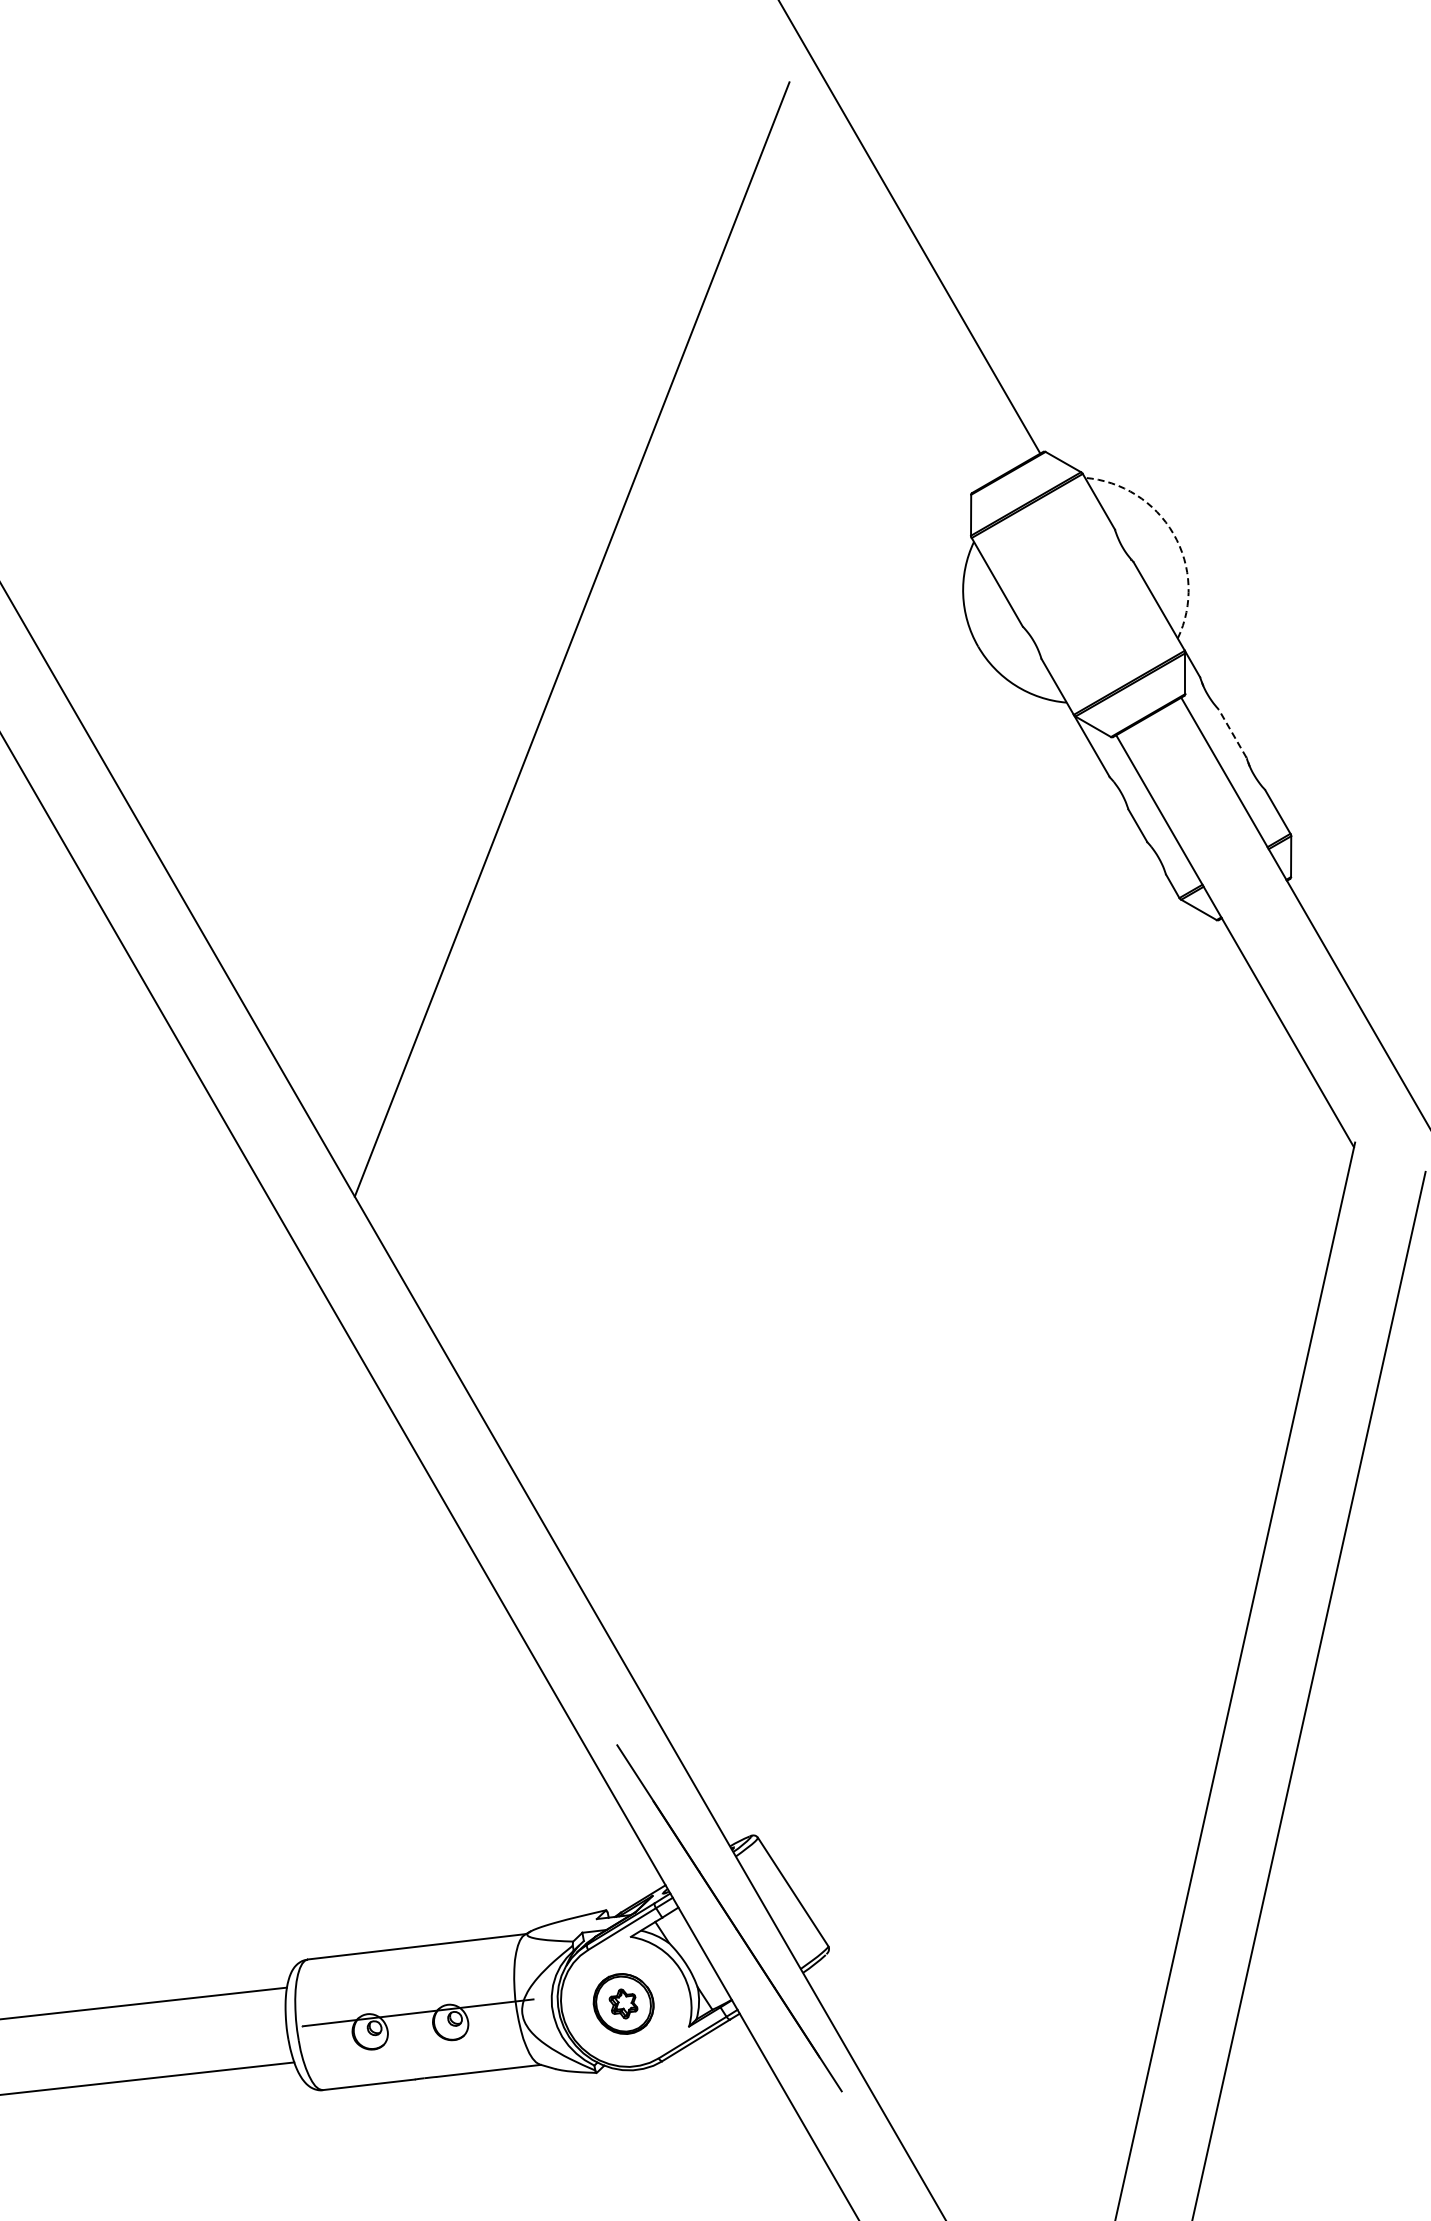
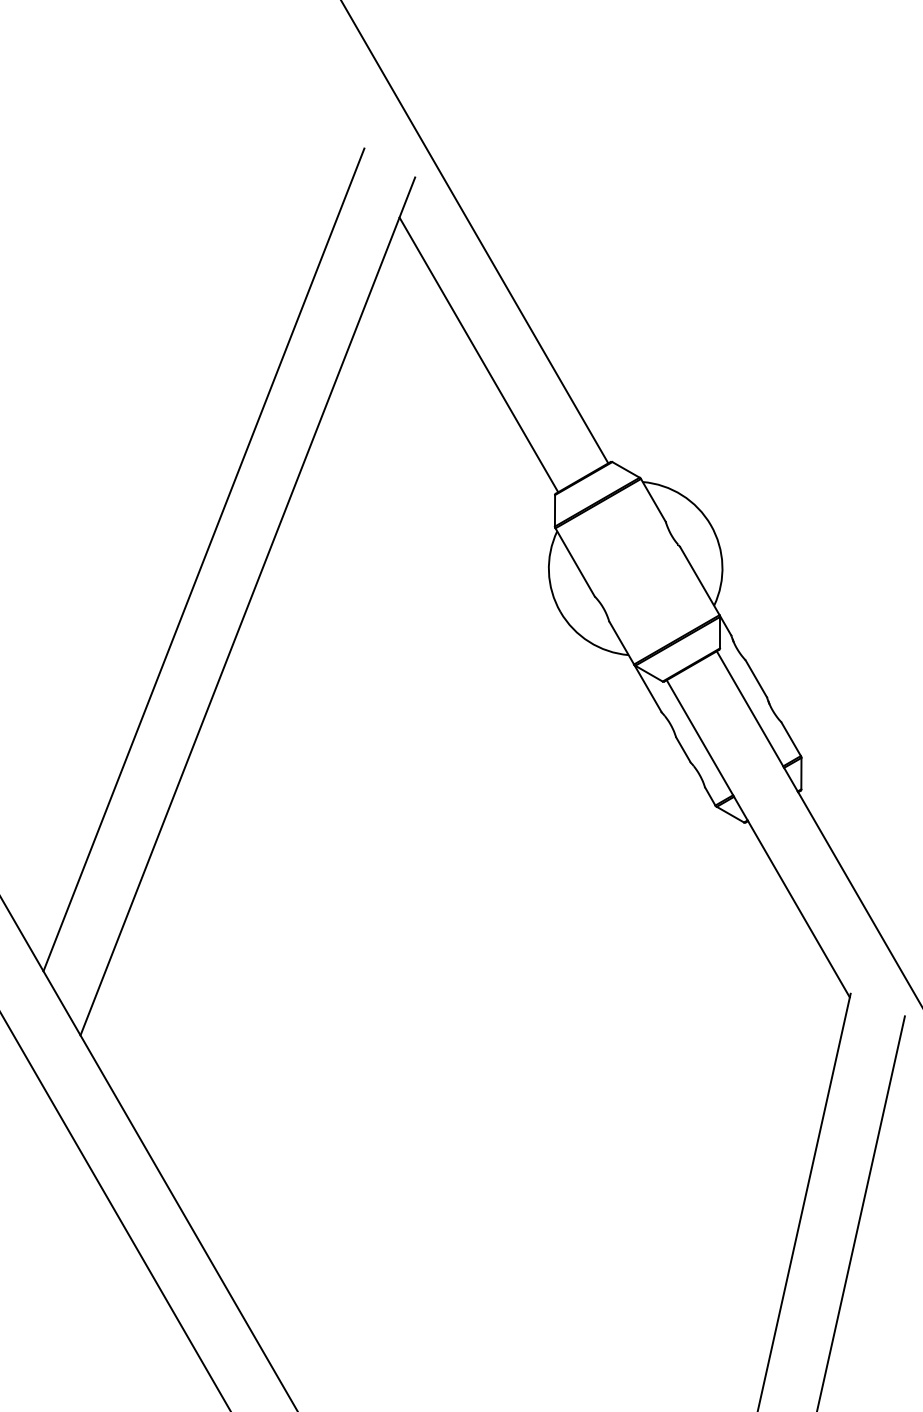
line: (872, 312) -> (479, 354), added
arc: (1173, 533) -> (710, 524), dashed -> solid
line: (514, 578) -> (203, 559), added
line: (1232, 733) -> (756, 678), dashed -> solid

